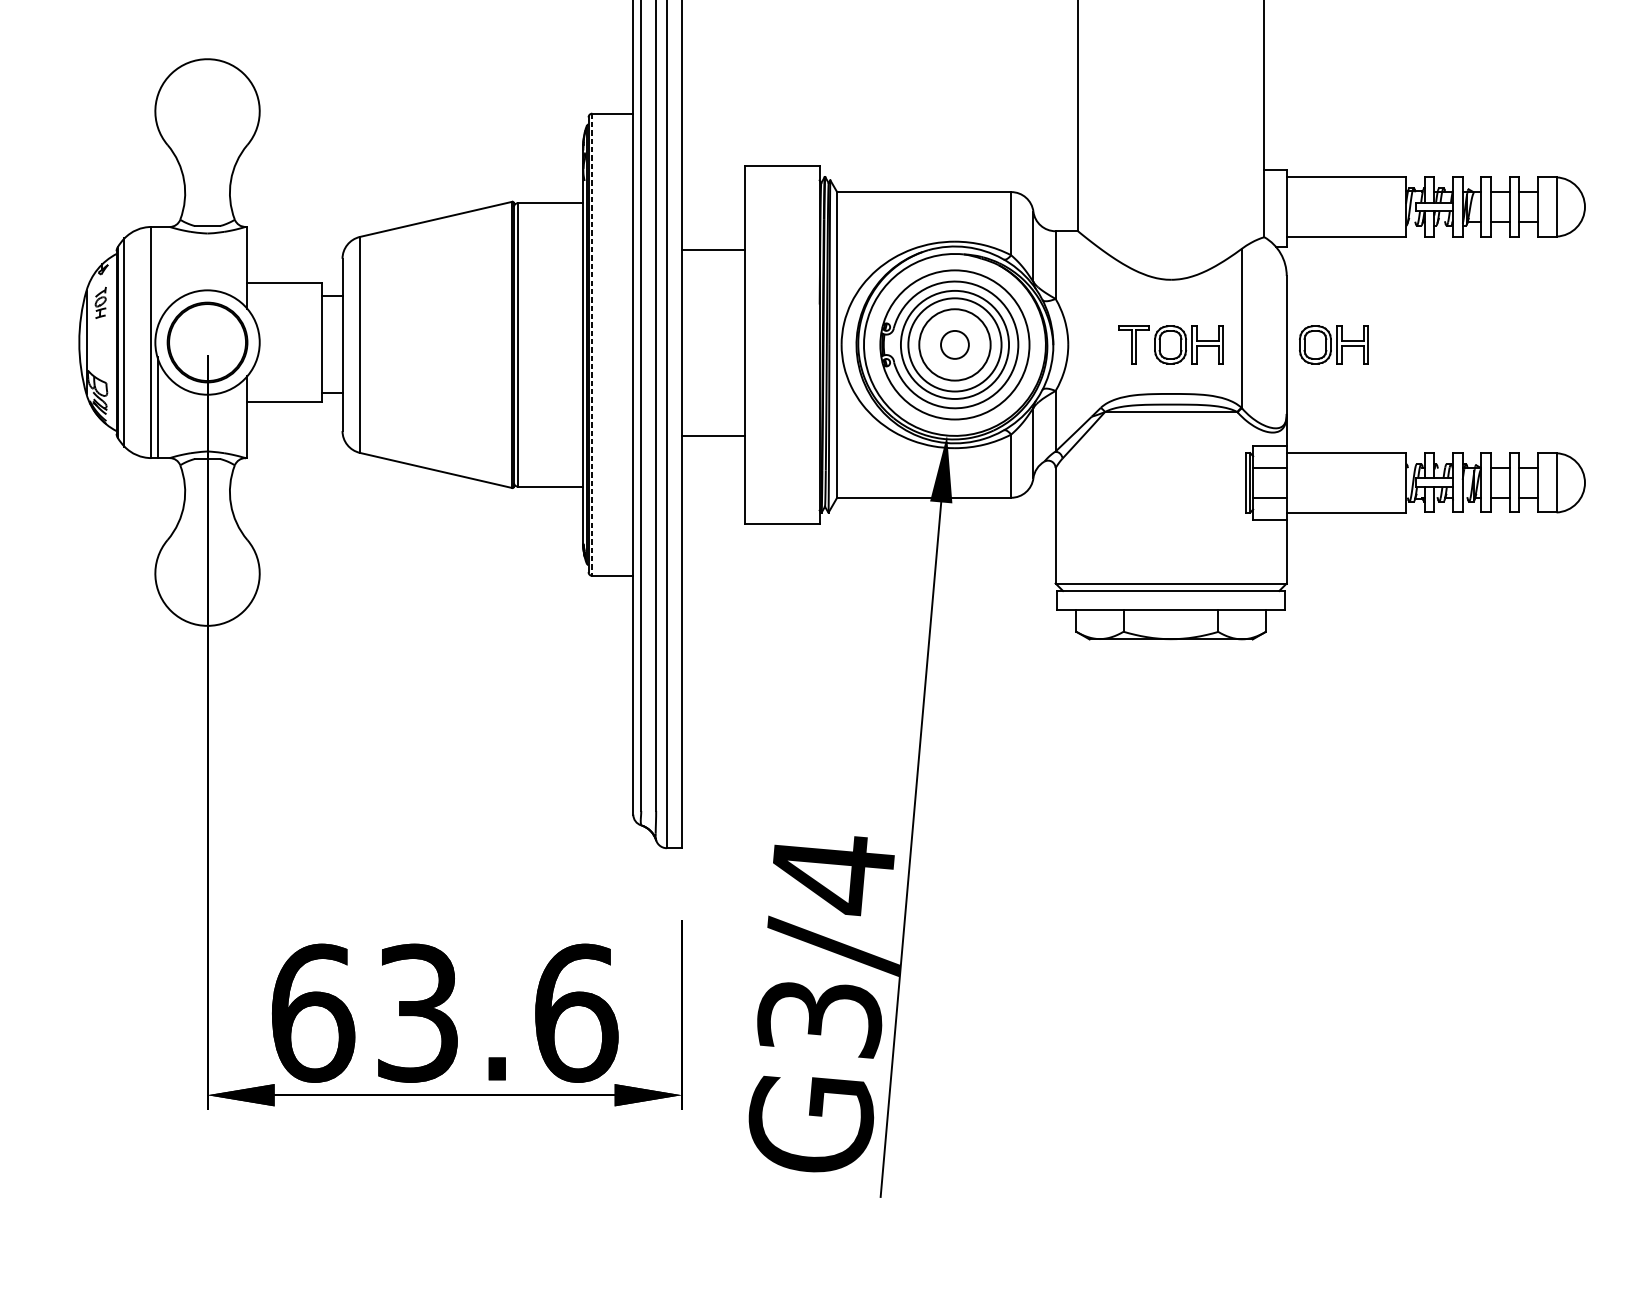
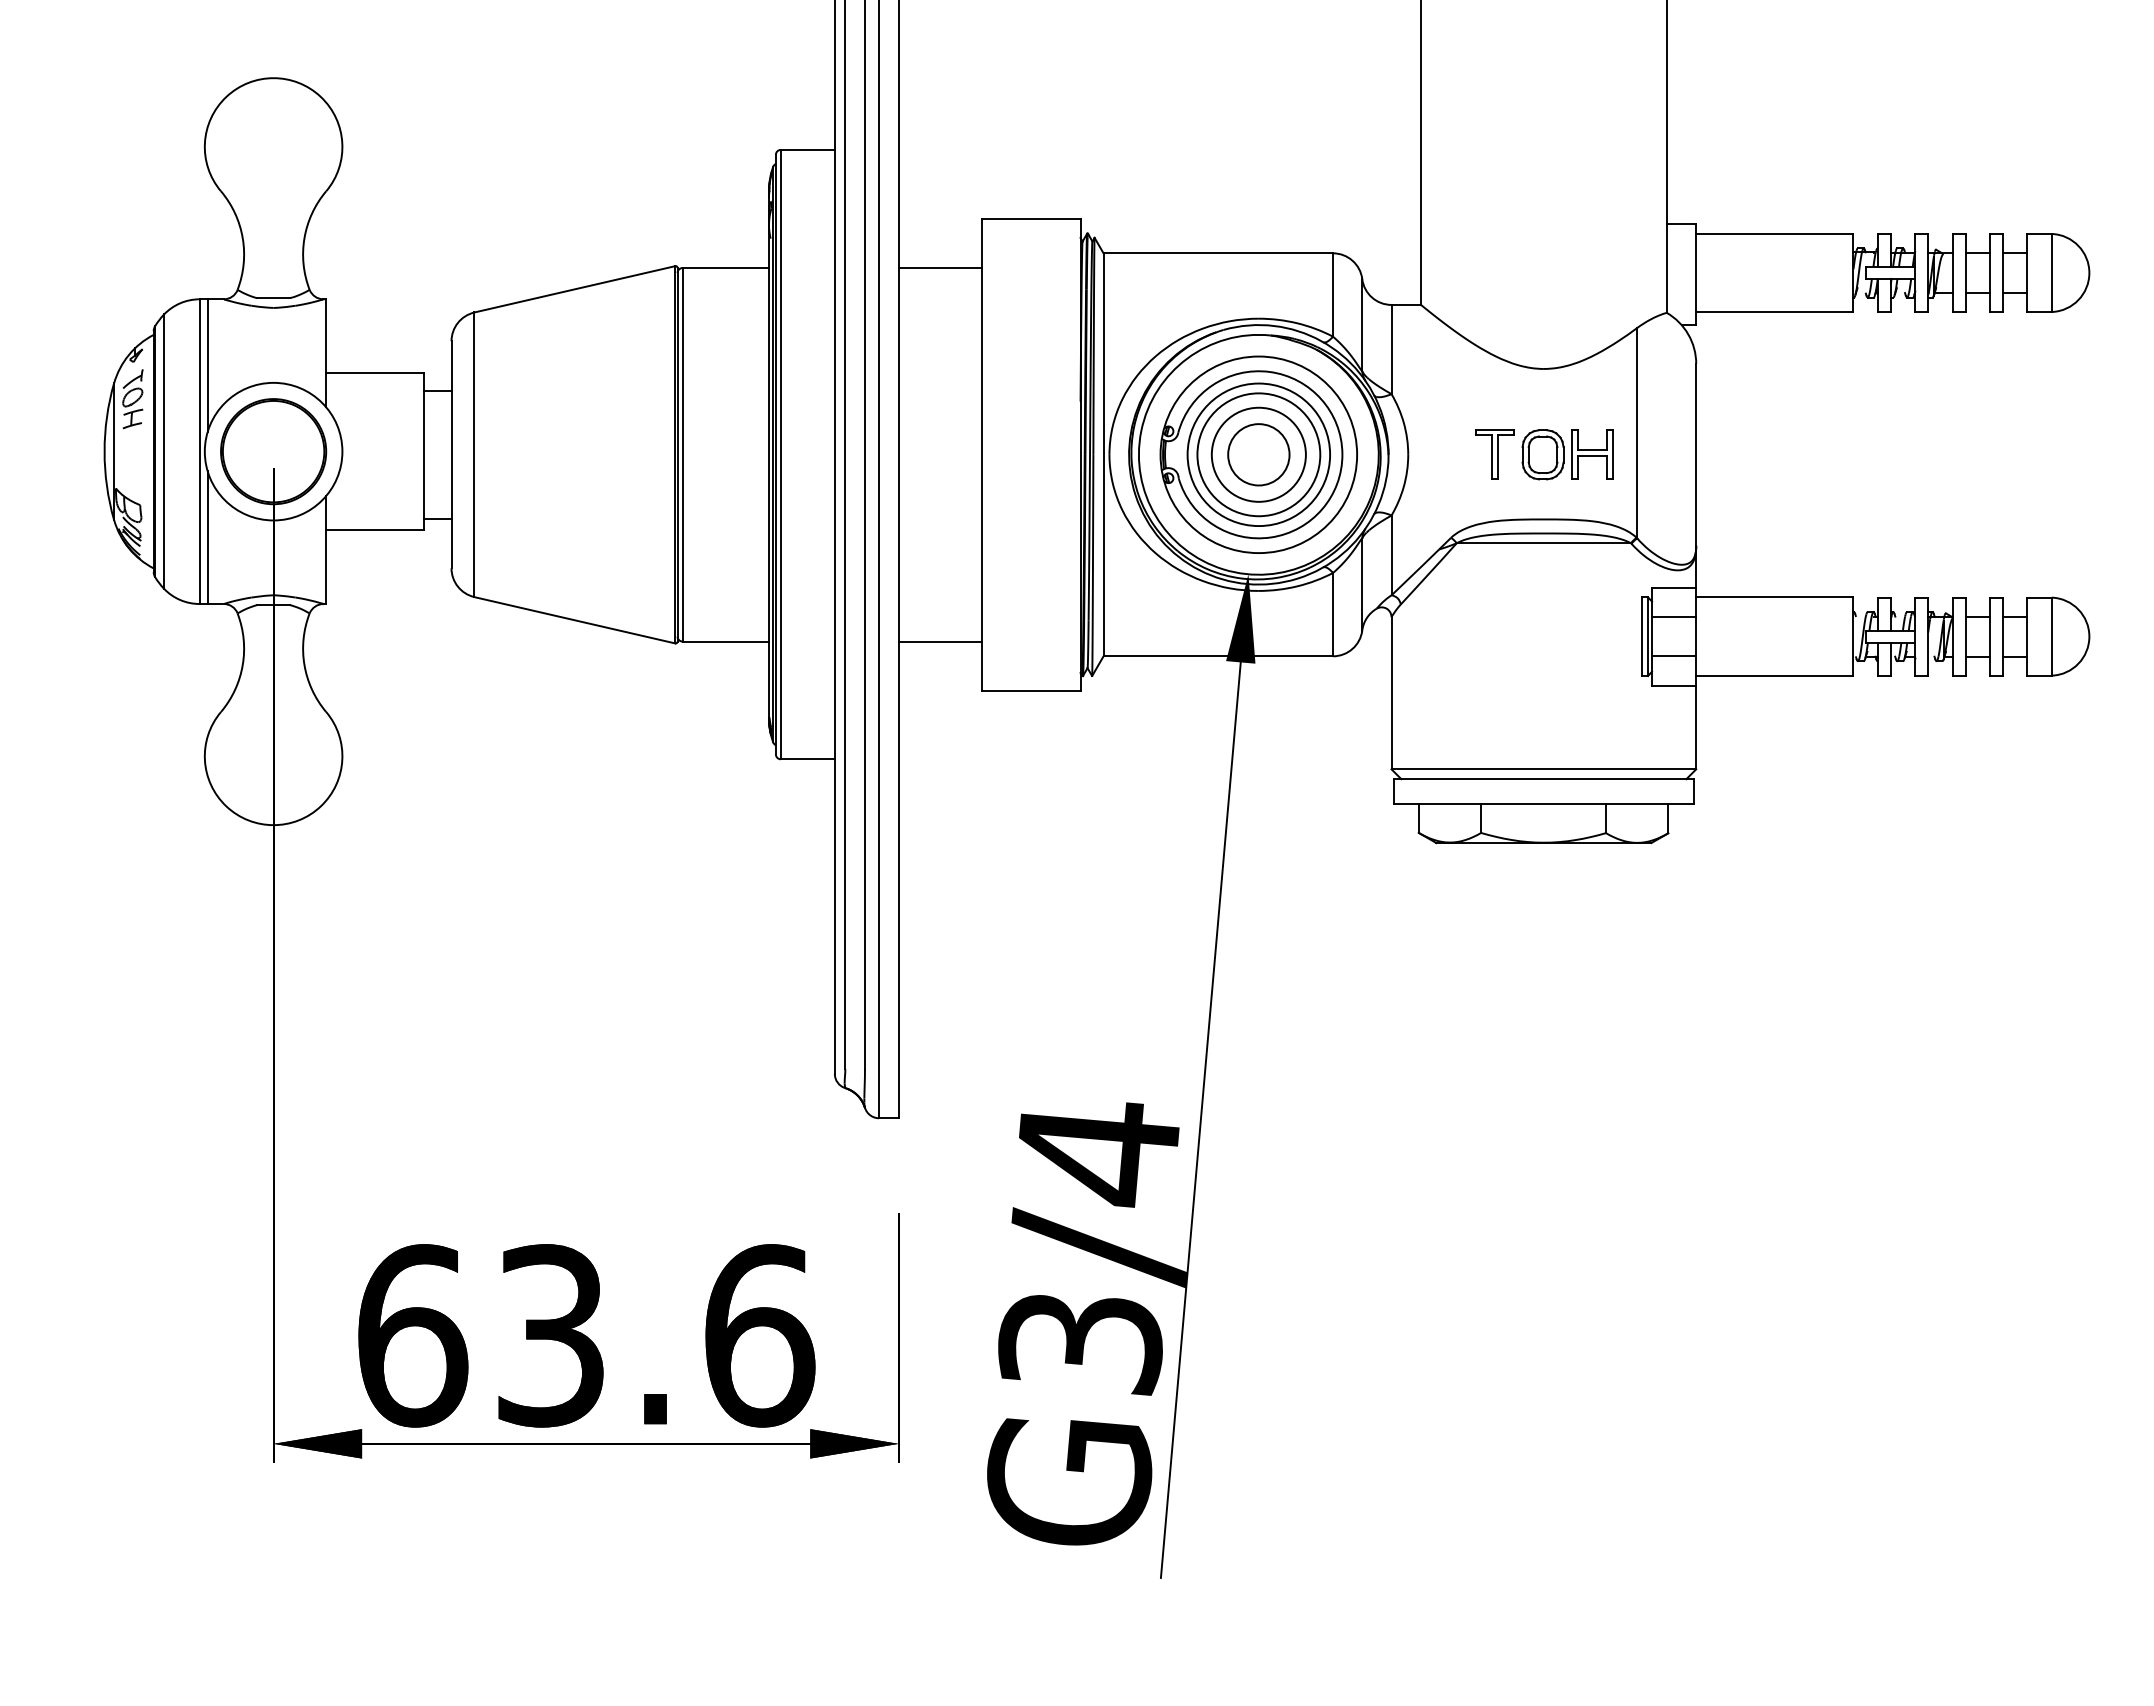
line: (713, 249) -> (940, 268), moved
line: (157, 277) -> (207, 365), added
part: (100, 302) -> (132, 399), size x1.43
line: (592, 344) -> (780, 454), dashed -> solid
circle: (954, 344) -> (1258, 454), size x1.67
part: (1333, 344) -> (1758, 454), removed
line: (713, 435) -> (940, 641), moved

